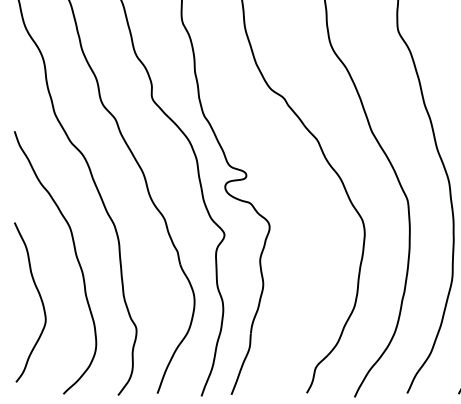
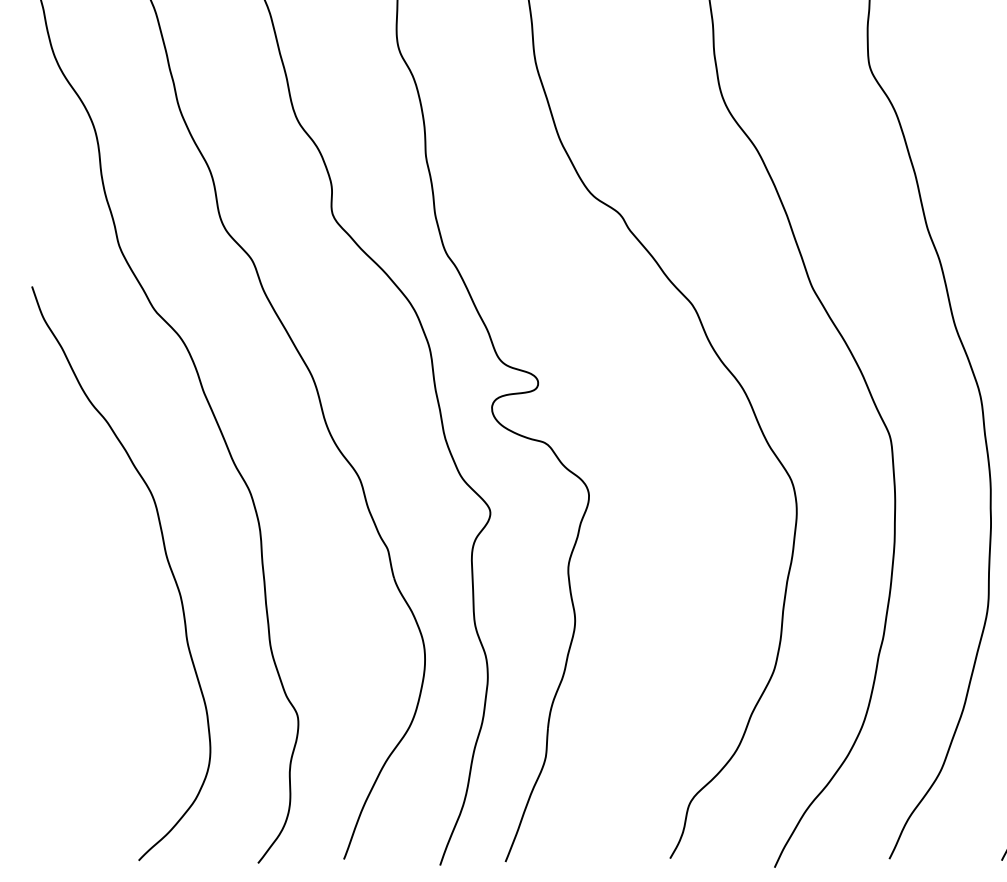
curve: (40, 300) -> (88, 656), removed

